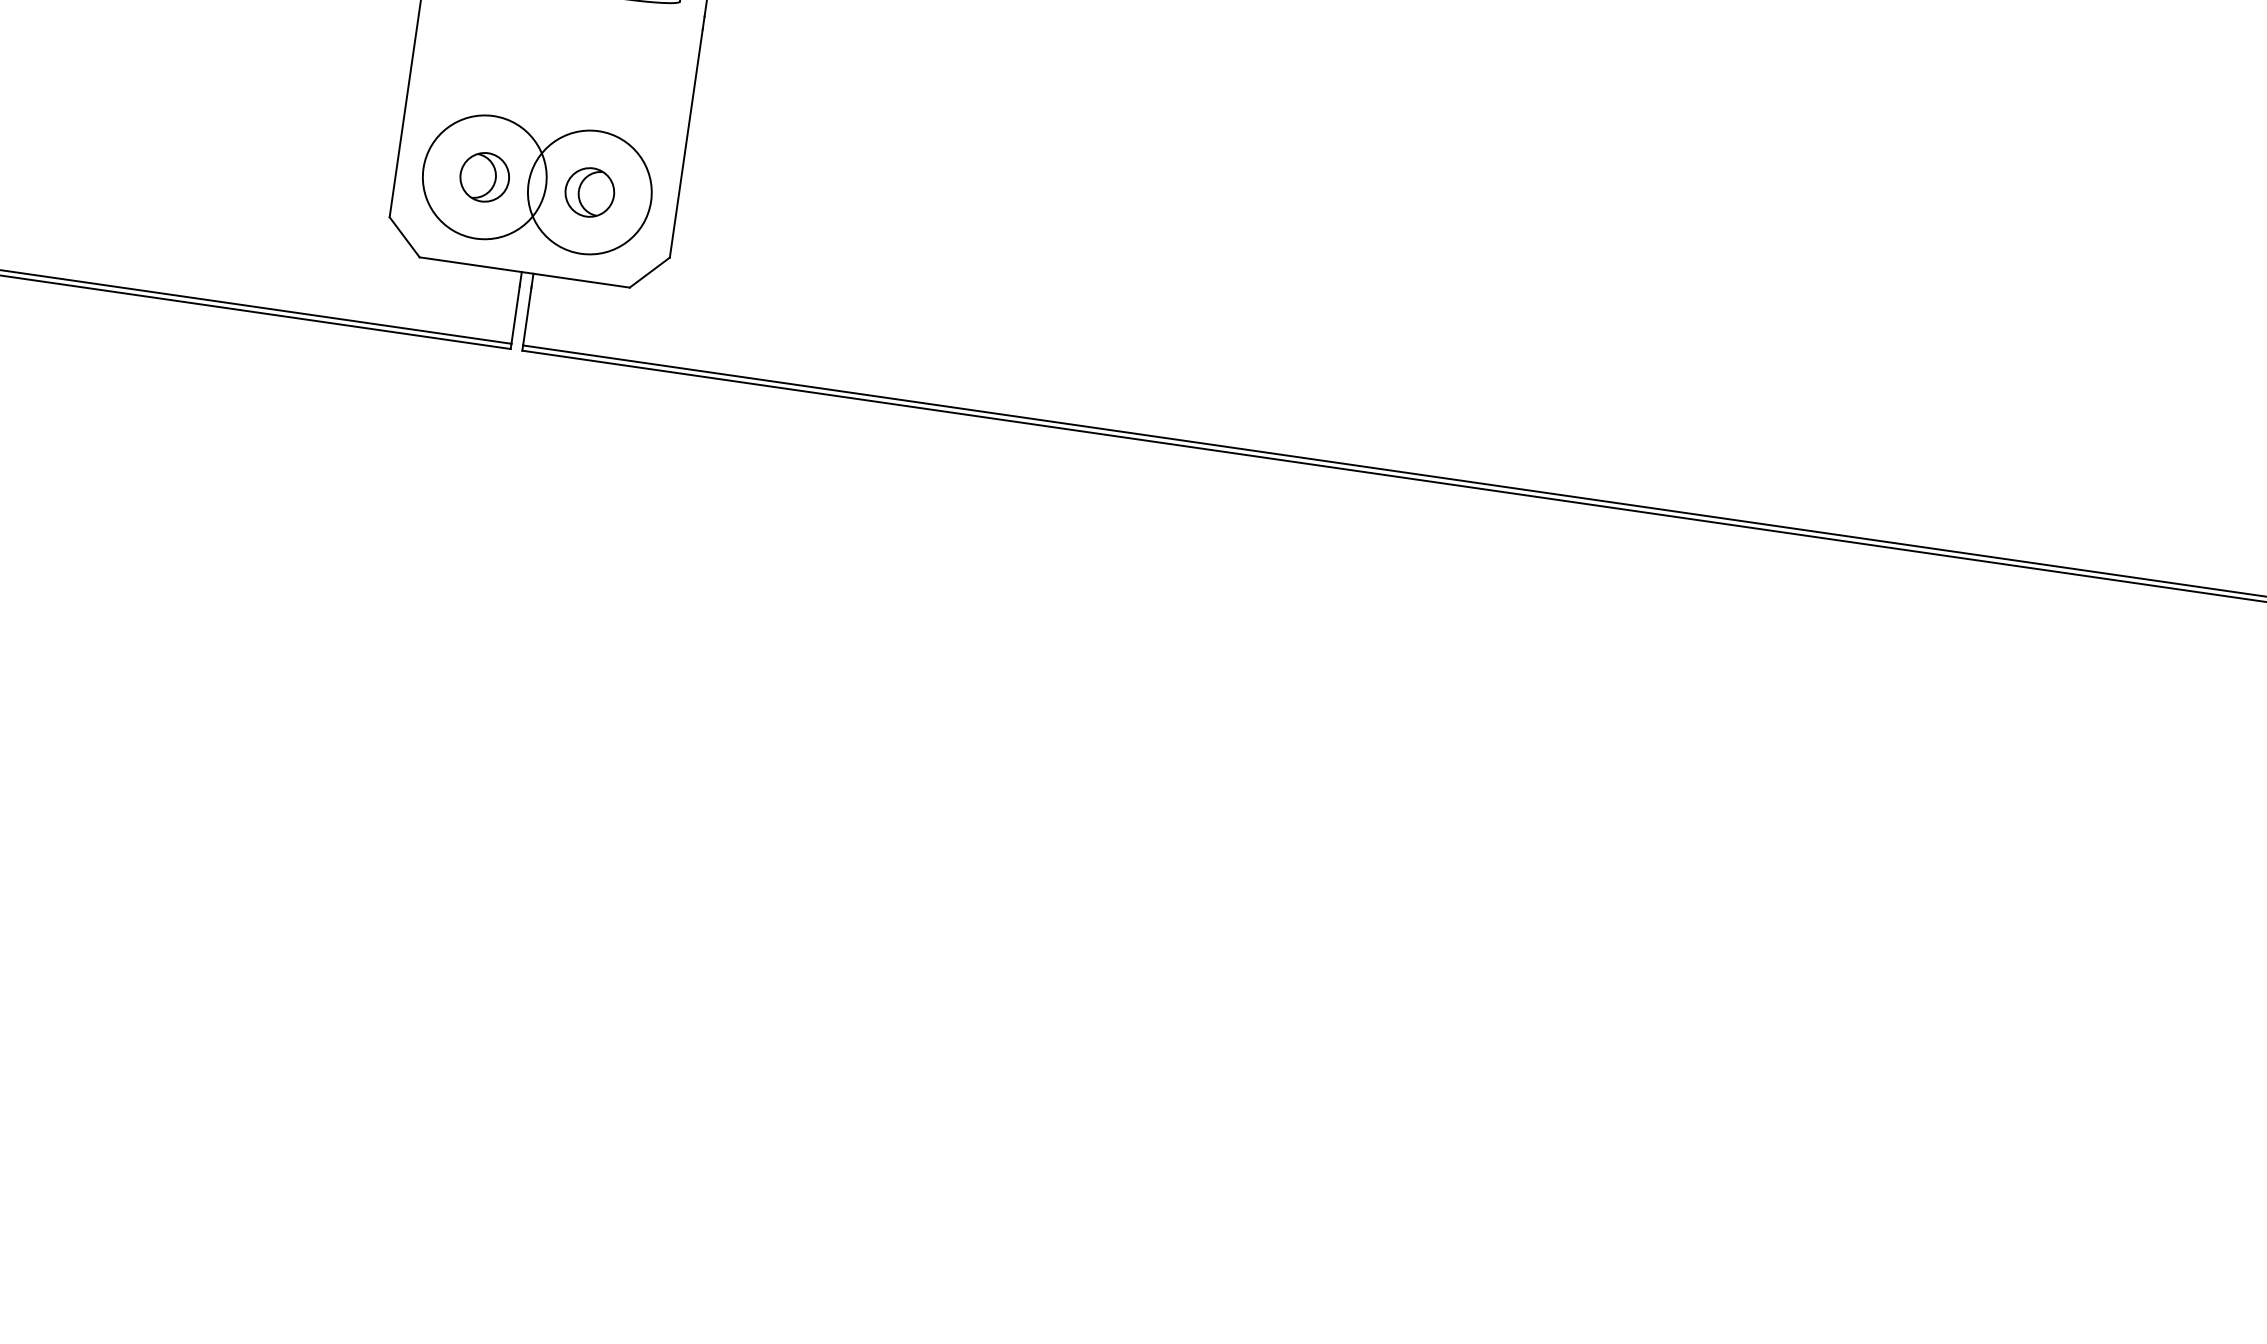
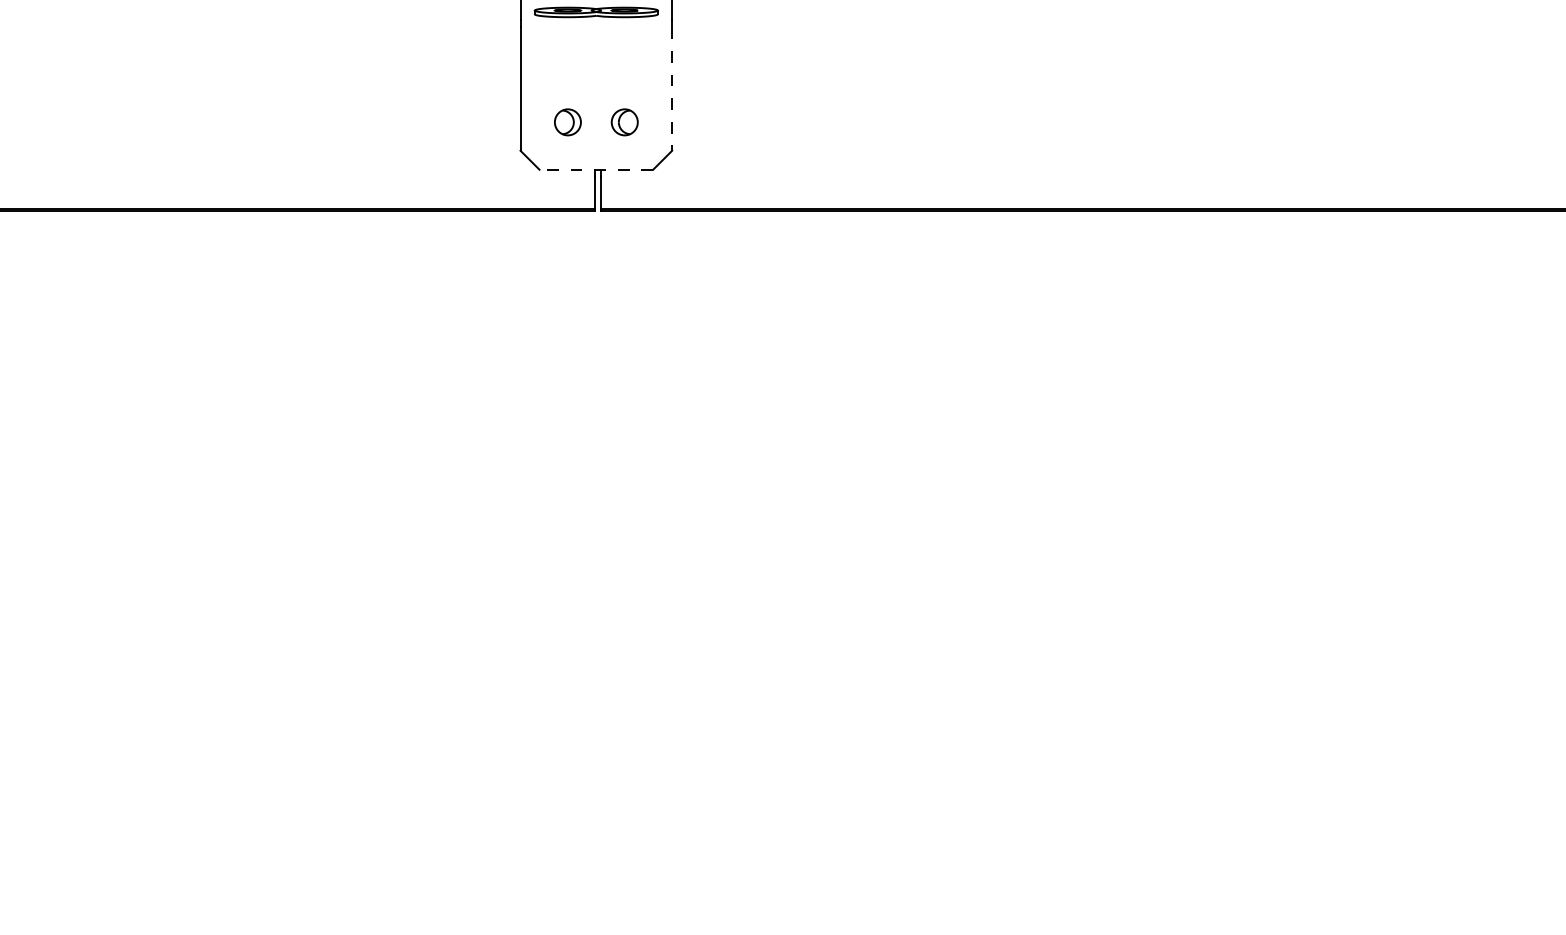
line: (686, 144) -> (672, 89), solid -> dashed
part: (535, 184) -> (595, 122), removed
line: (525, 272) -> (596, 169), solid -> dashed

